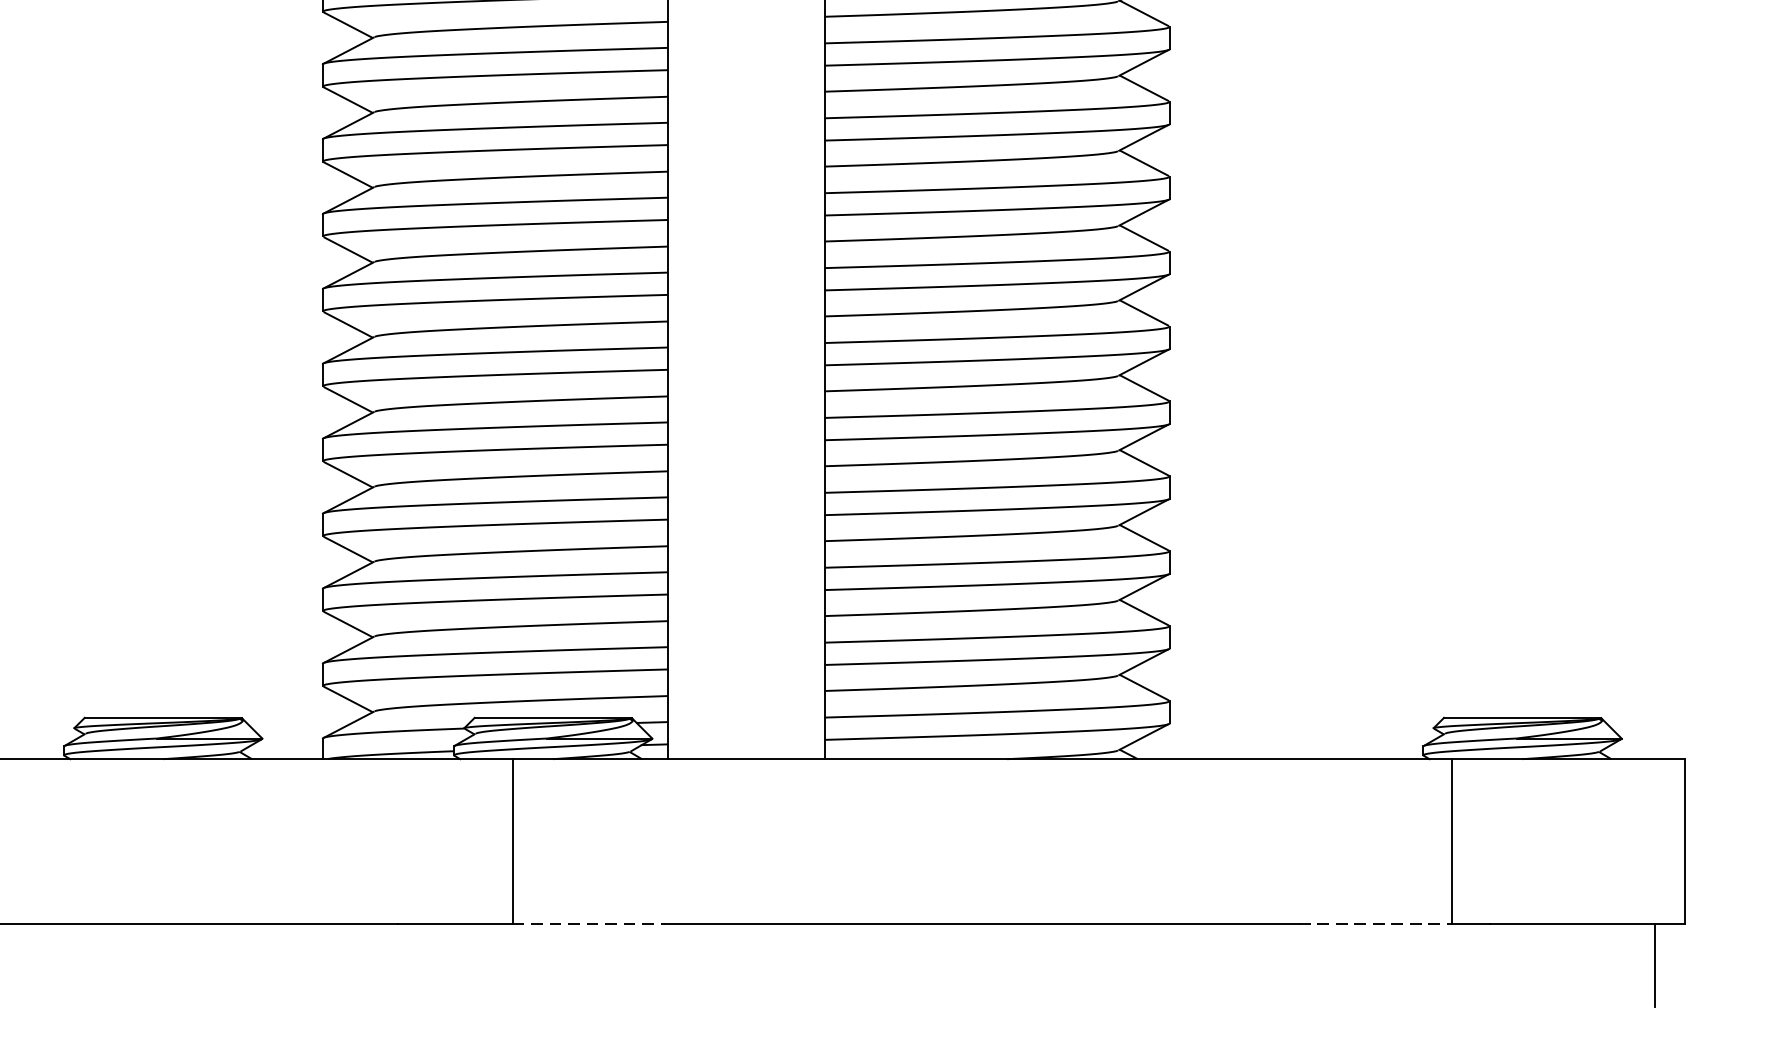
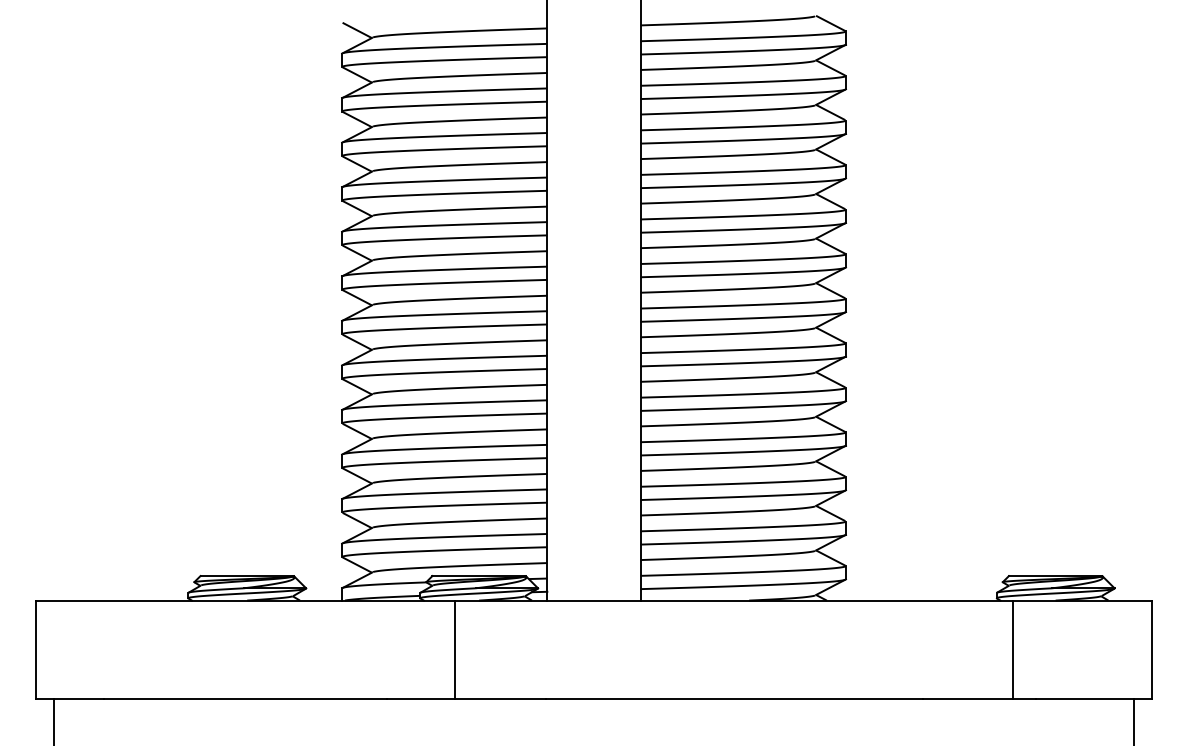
line: (589, 923) -> (500, 698), dashed -> solid
line: (1375, 923) -> (968, 698), dashed -> solid

